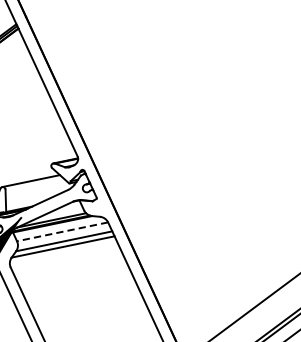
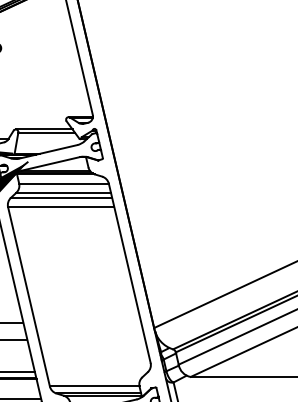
line: (34, 183) -> (46, 132), added
line: (62, 231) -> (63, 183), dashed -> solid
line: (65, 256) -> (61, 207), added

